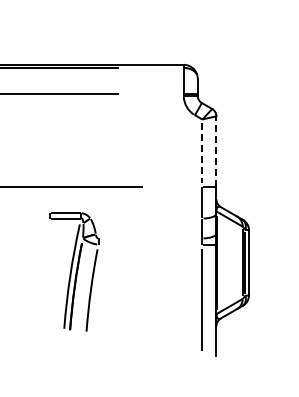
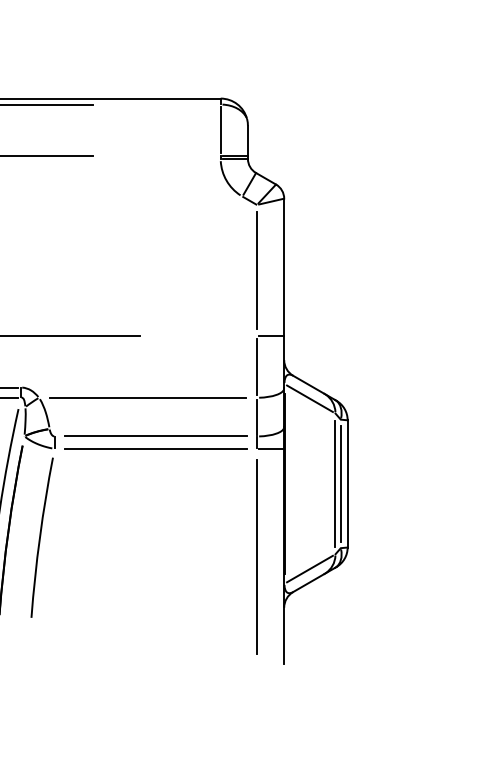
line: (216, 150) -> (284, 265), dashed -> solid
line: (202, 153) -> (257, 271), dashed -> solid
line: (146, 218) -> (148, 397), added
line: (150, 238) -> (155, 436), added
line: (150, 244) -> (155, 448), added

